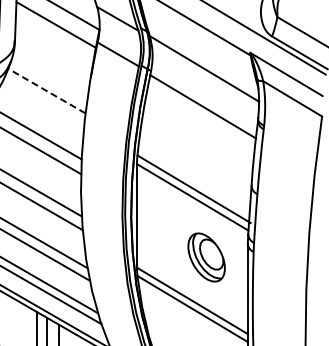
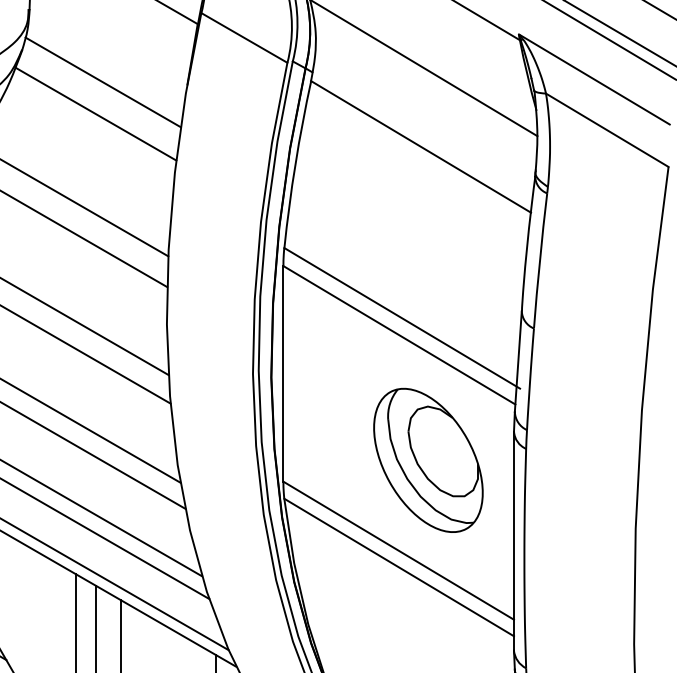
line: (50, 75) -> (103, 81), added
line: (46, 91) -> (95, 114), dashed -> solid
part: (206, 257) -> (428, 460), size x1.43

